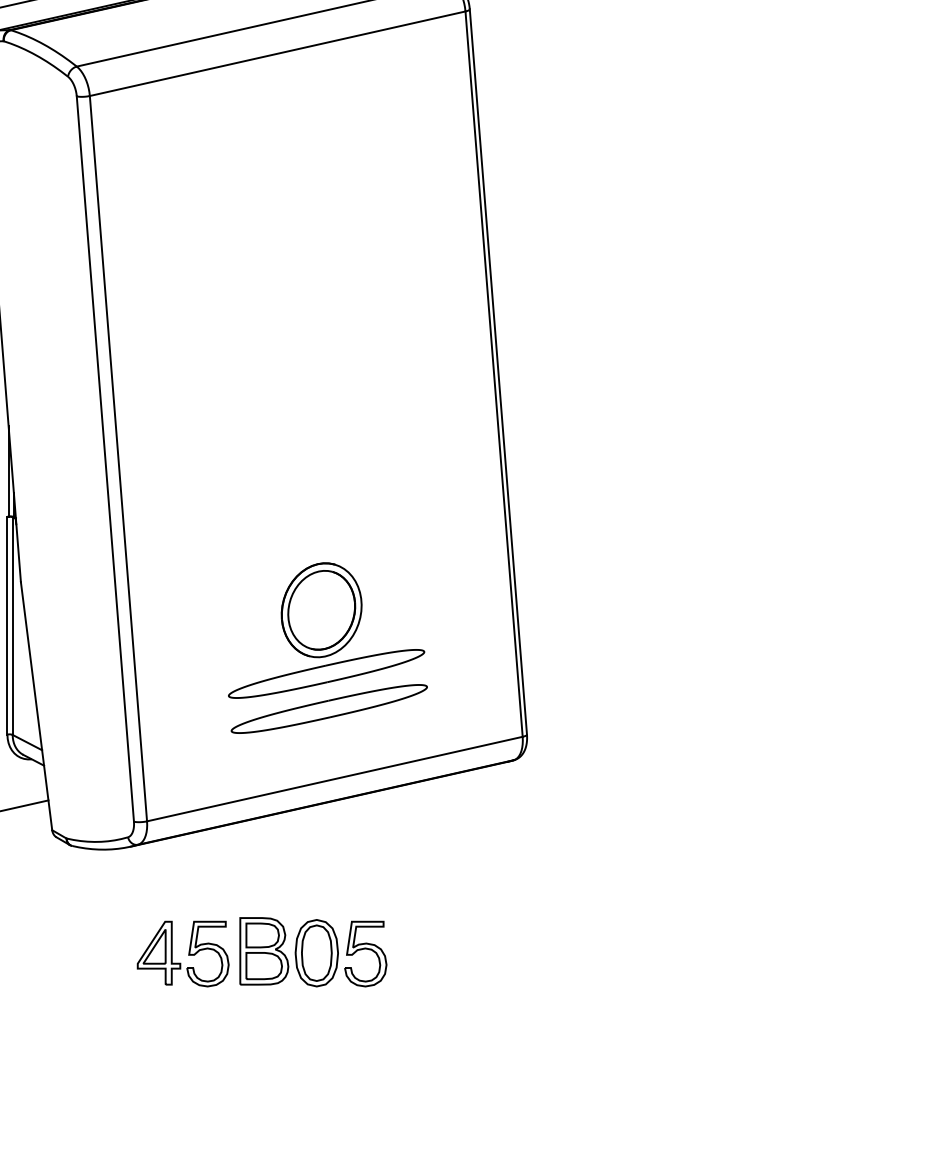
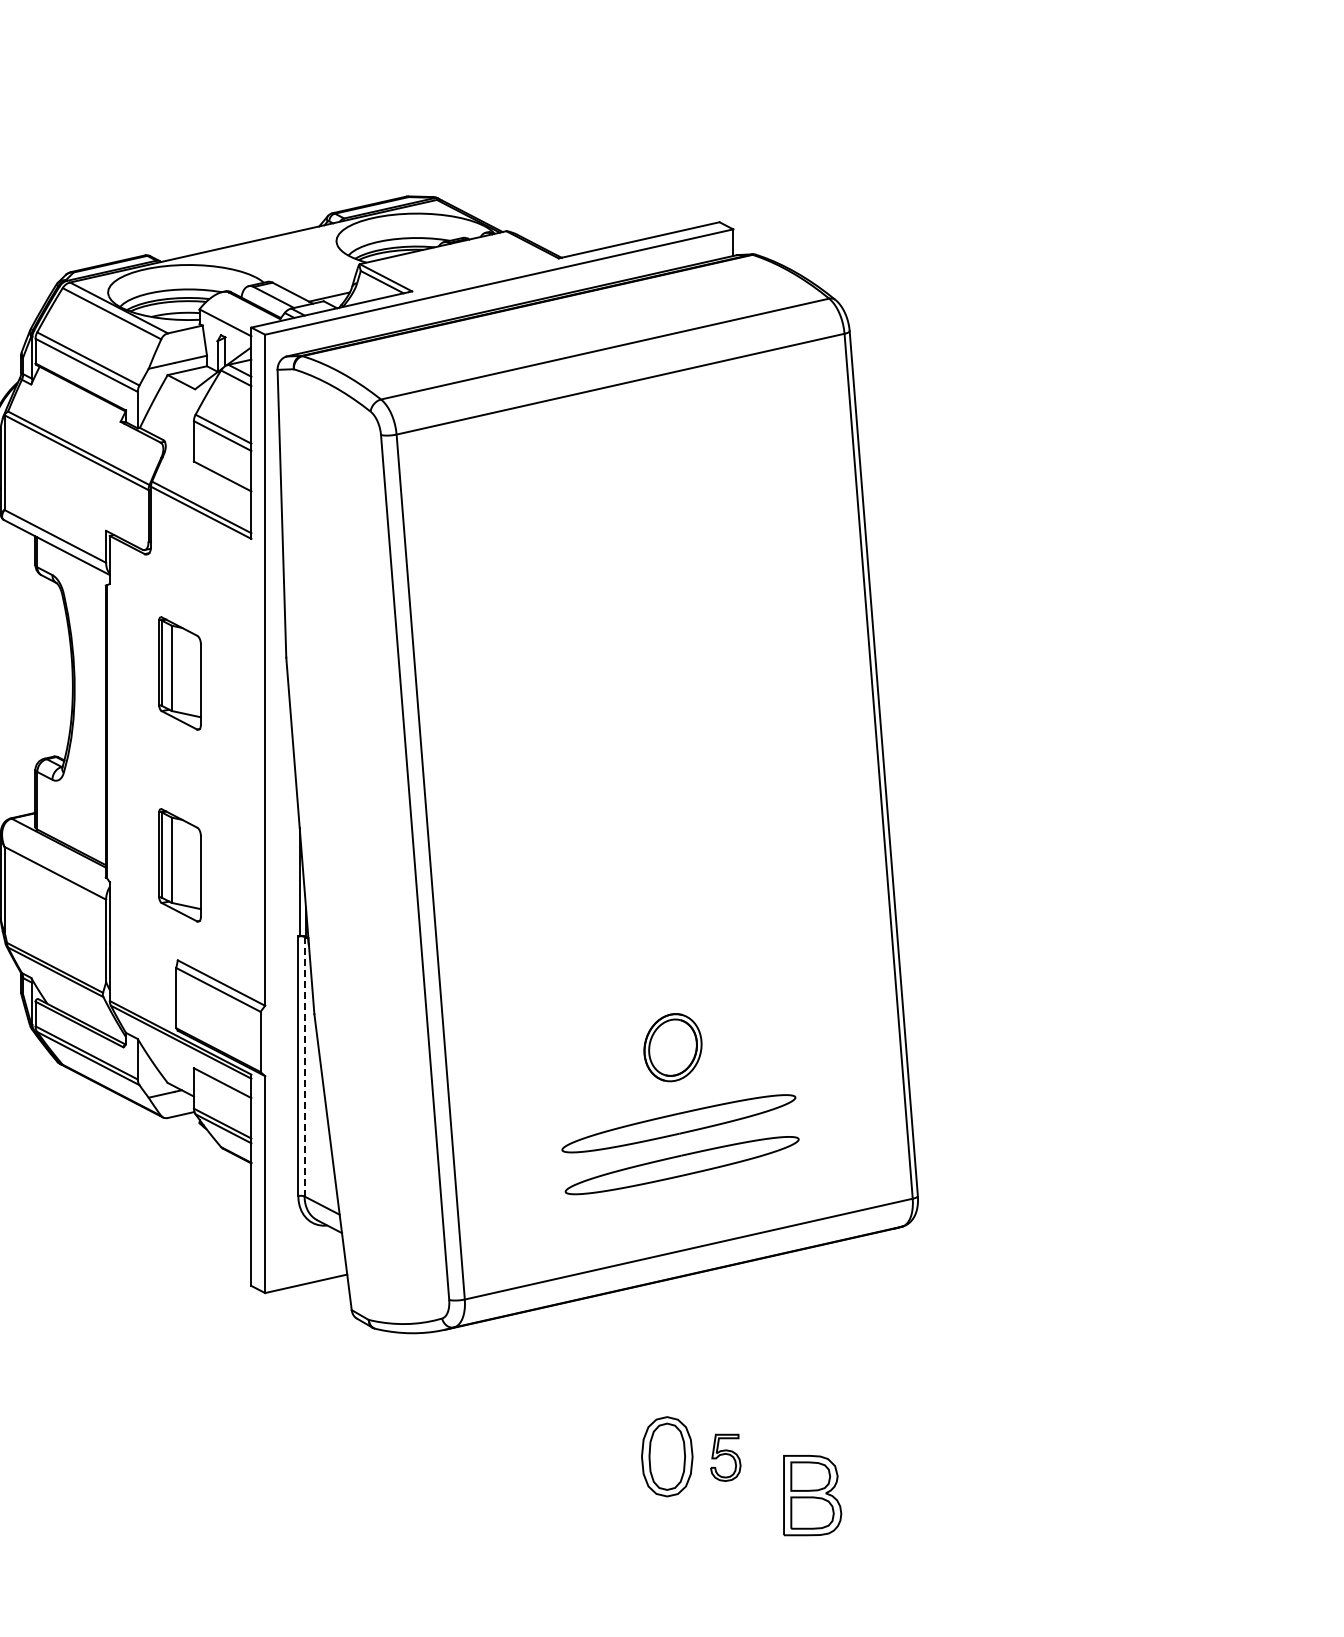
part: (321, 609) -> (672, 1047), size x0.6
line: (12, 625) -> (304, 1066), solid -> dashed
part: (264, 951) -> (812, 1495), moved
part: (188, 953) -> (514, 1457), removed
part: (365, 953) -> (725, 1457), size x0.6

